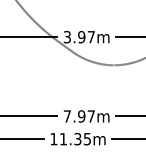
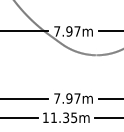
text: (67, 37) -> (57, 31), 3.97m -> 7.97m

